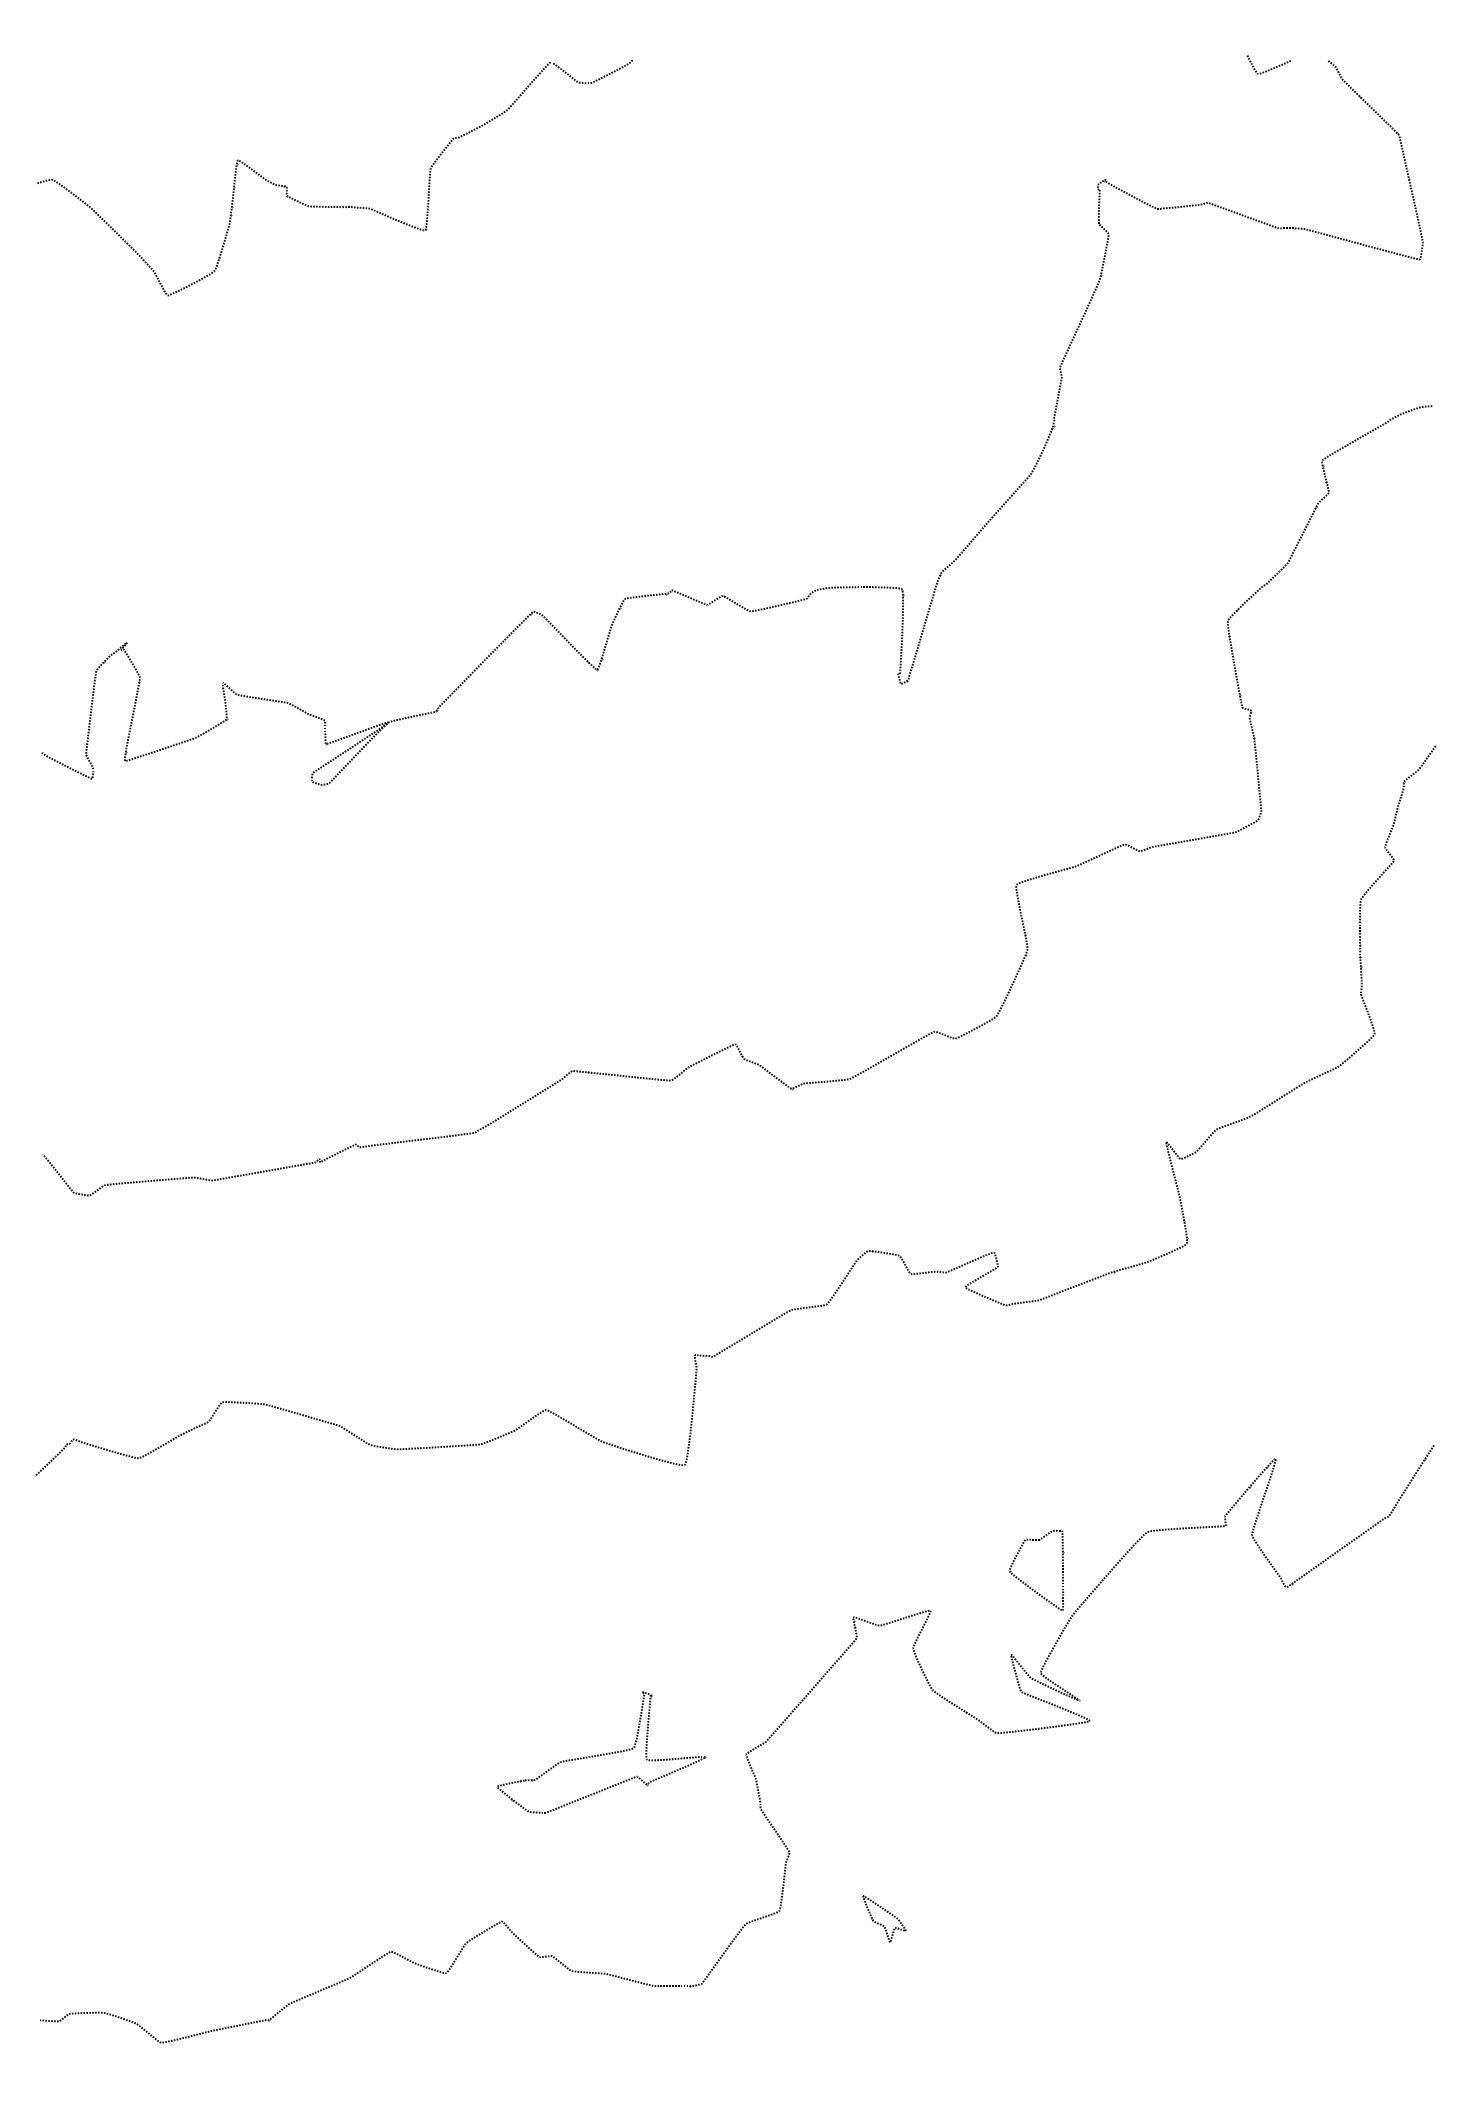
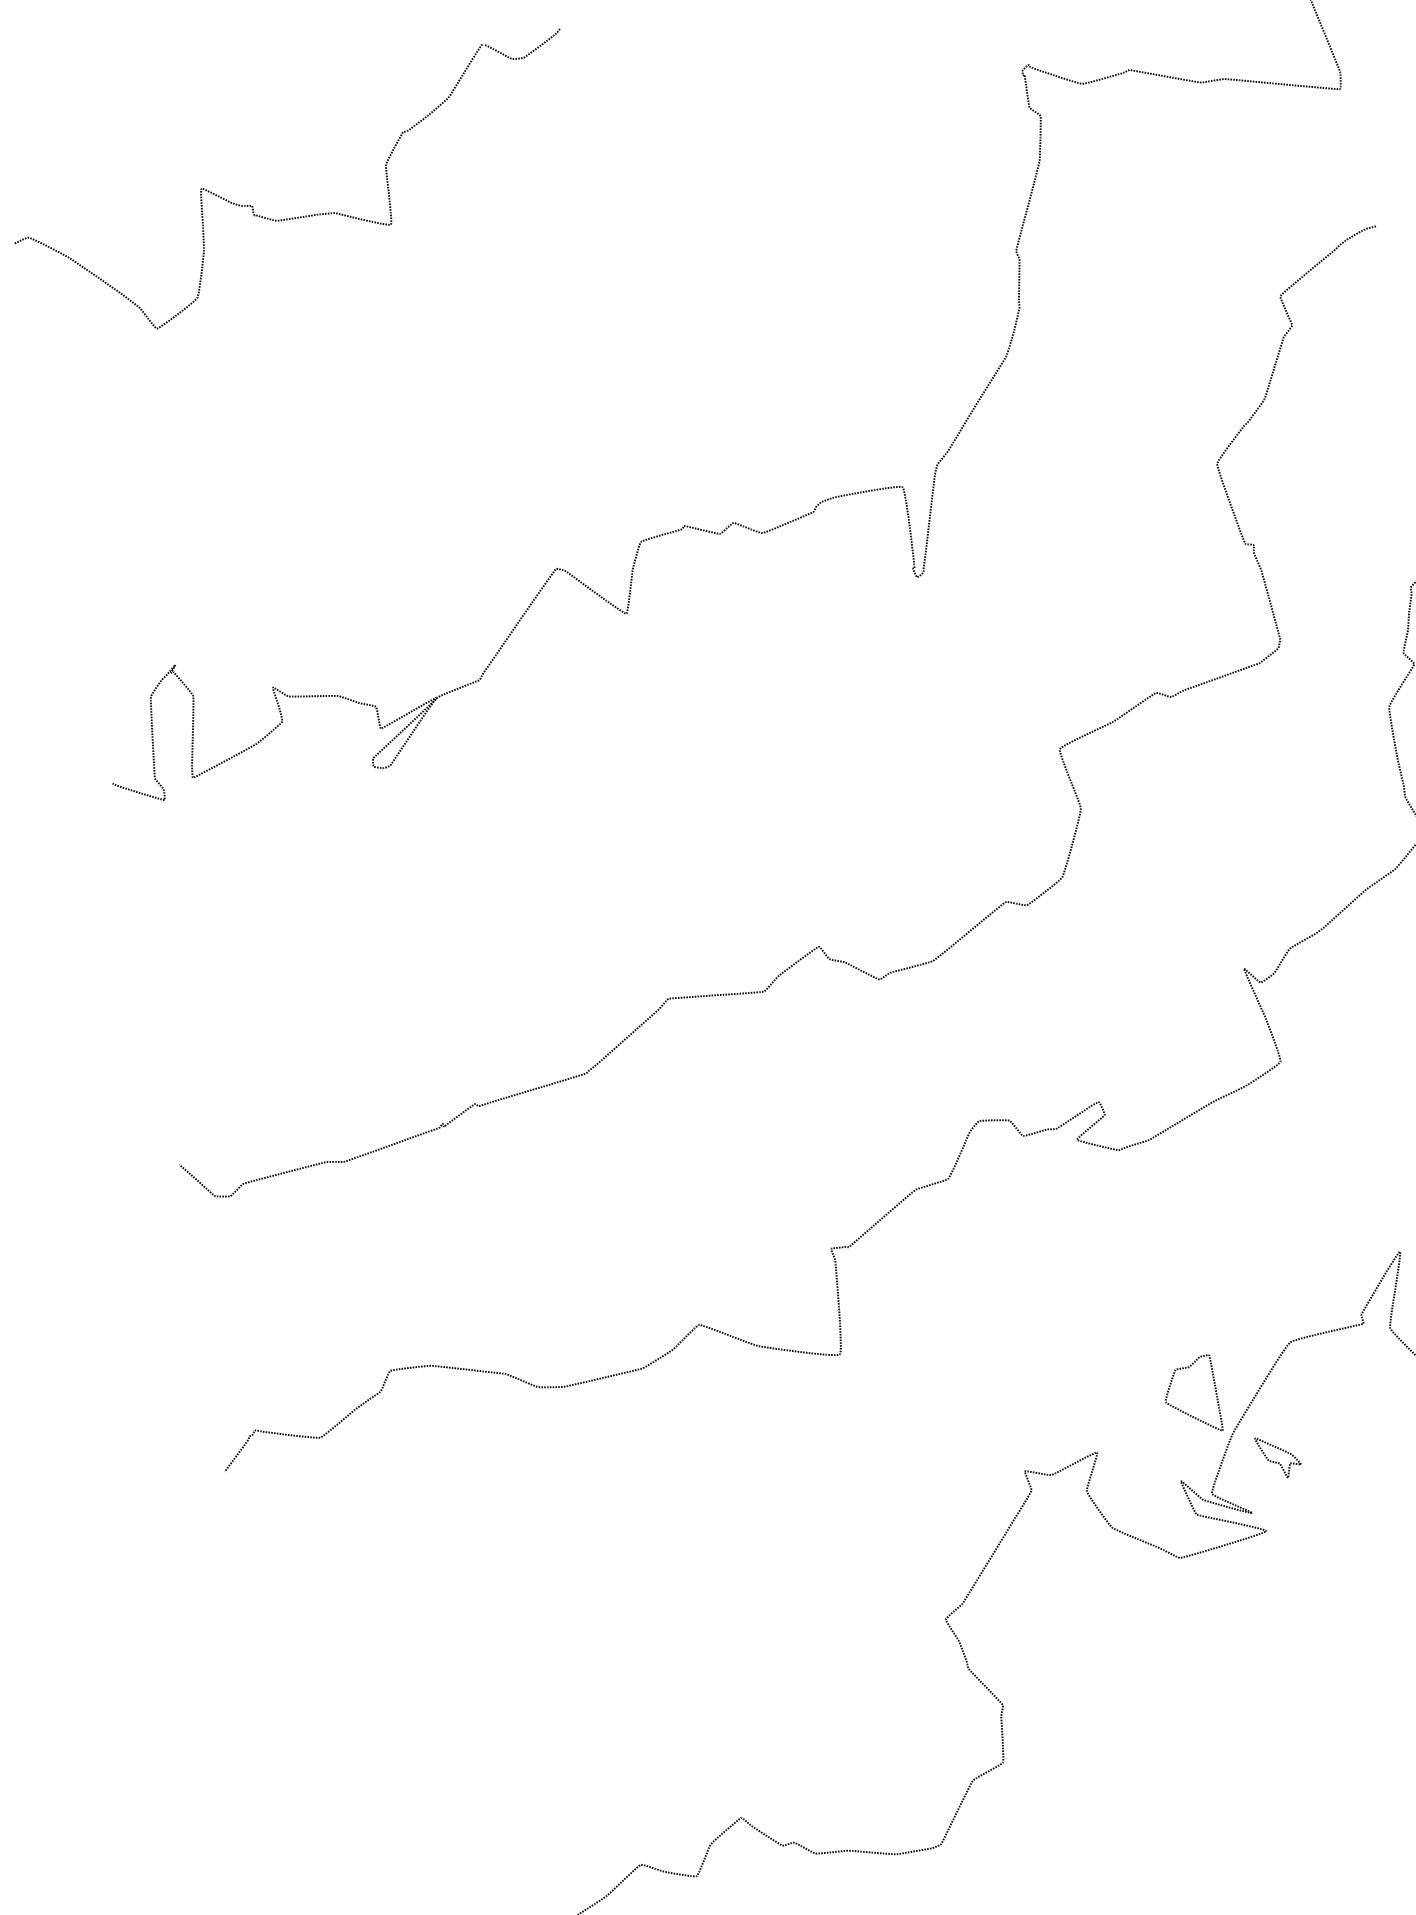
part: (601, 1752) -> (807, 1641), removed
part: (884, 1918) -> (1278, 1456), moved

